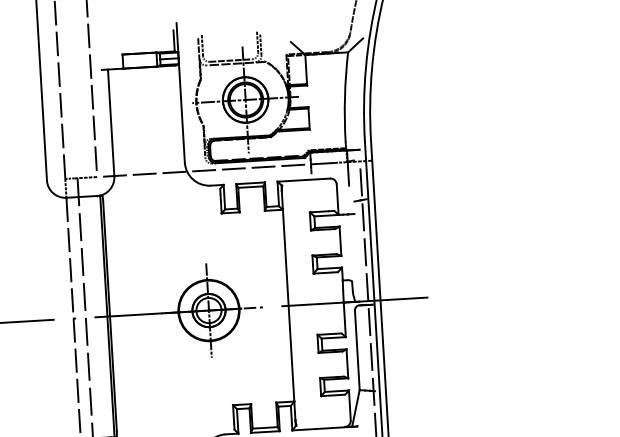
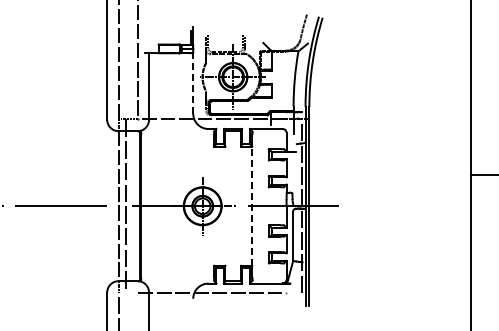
line: (182, 109) -> (193, 80), solid -> dashed
line: (289, 306) -> (252, 206), solid -> dashed

